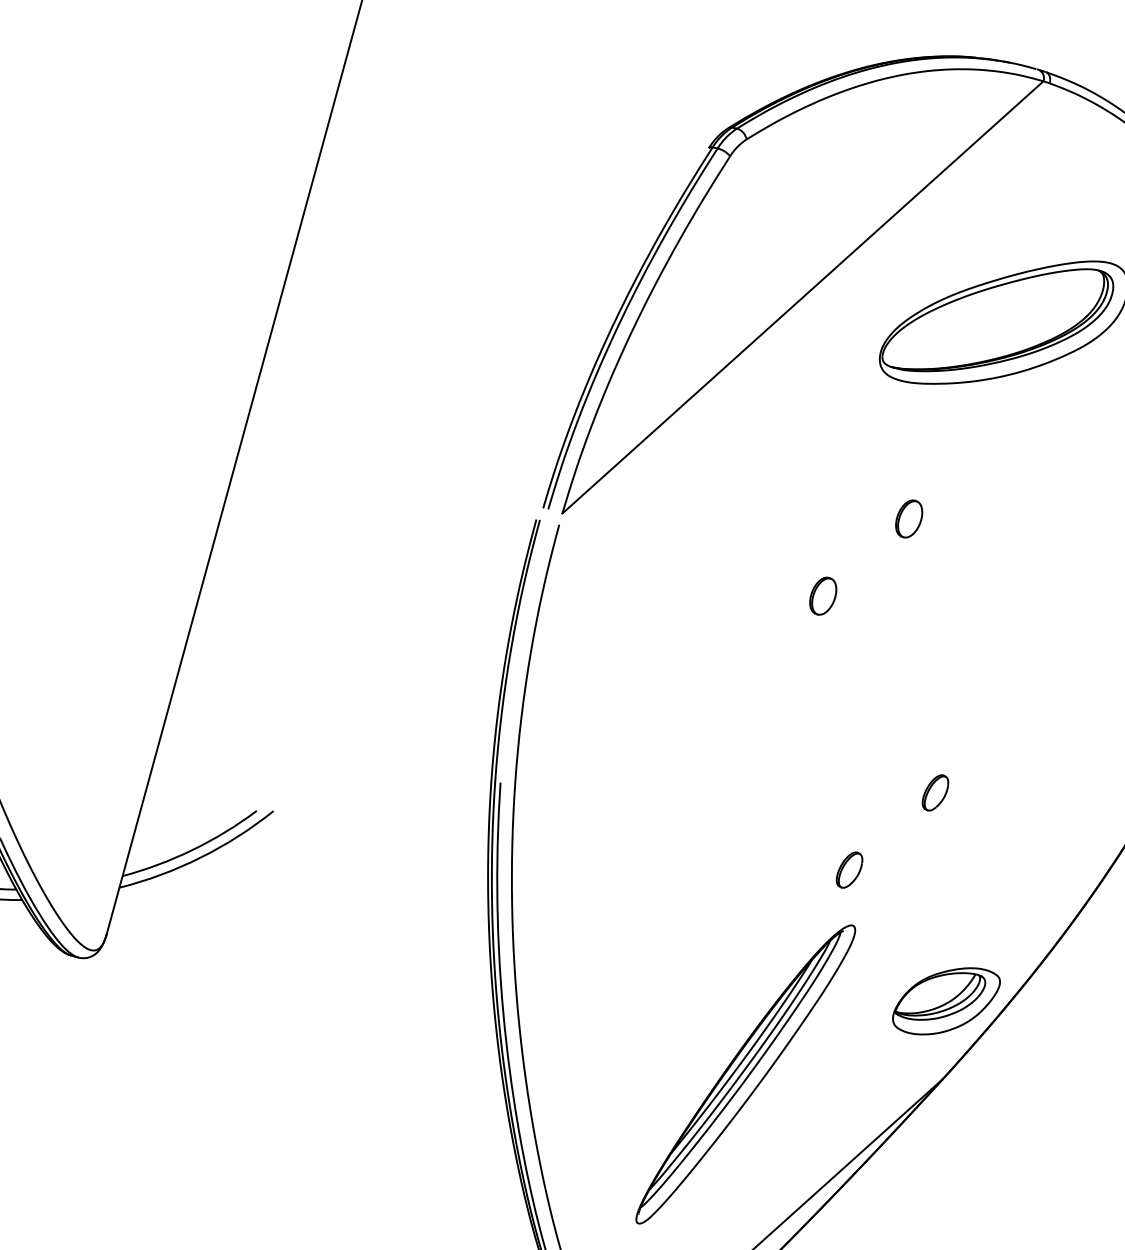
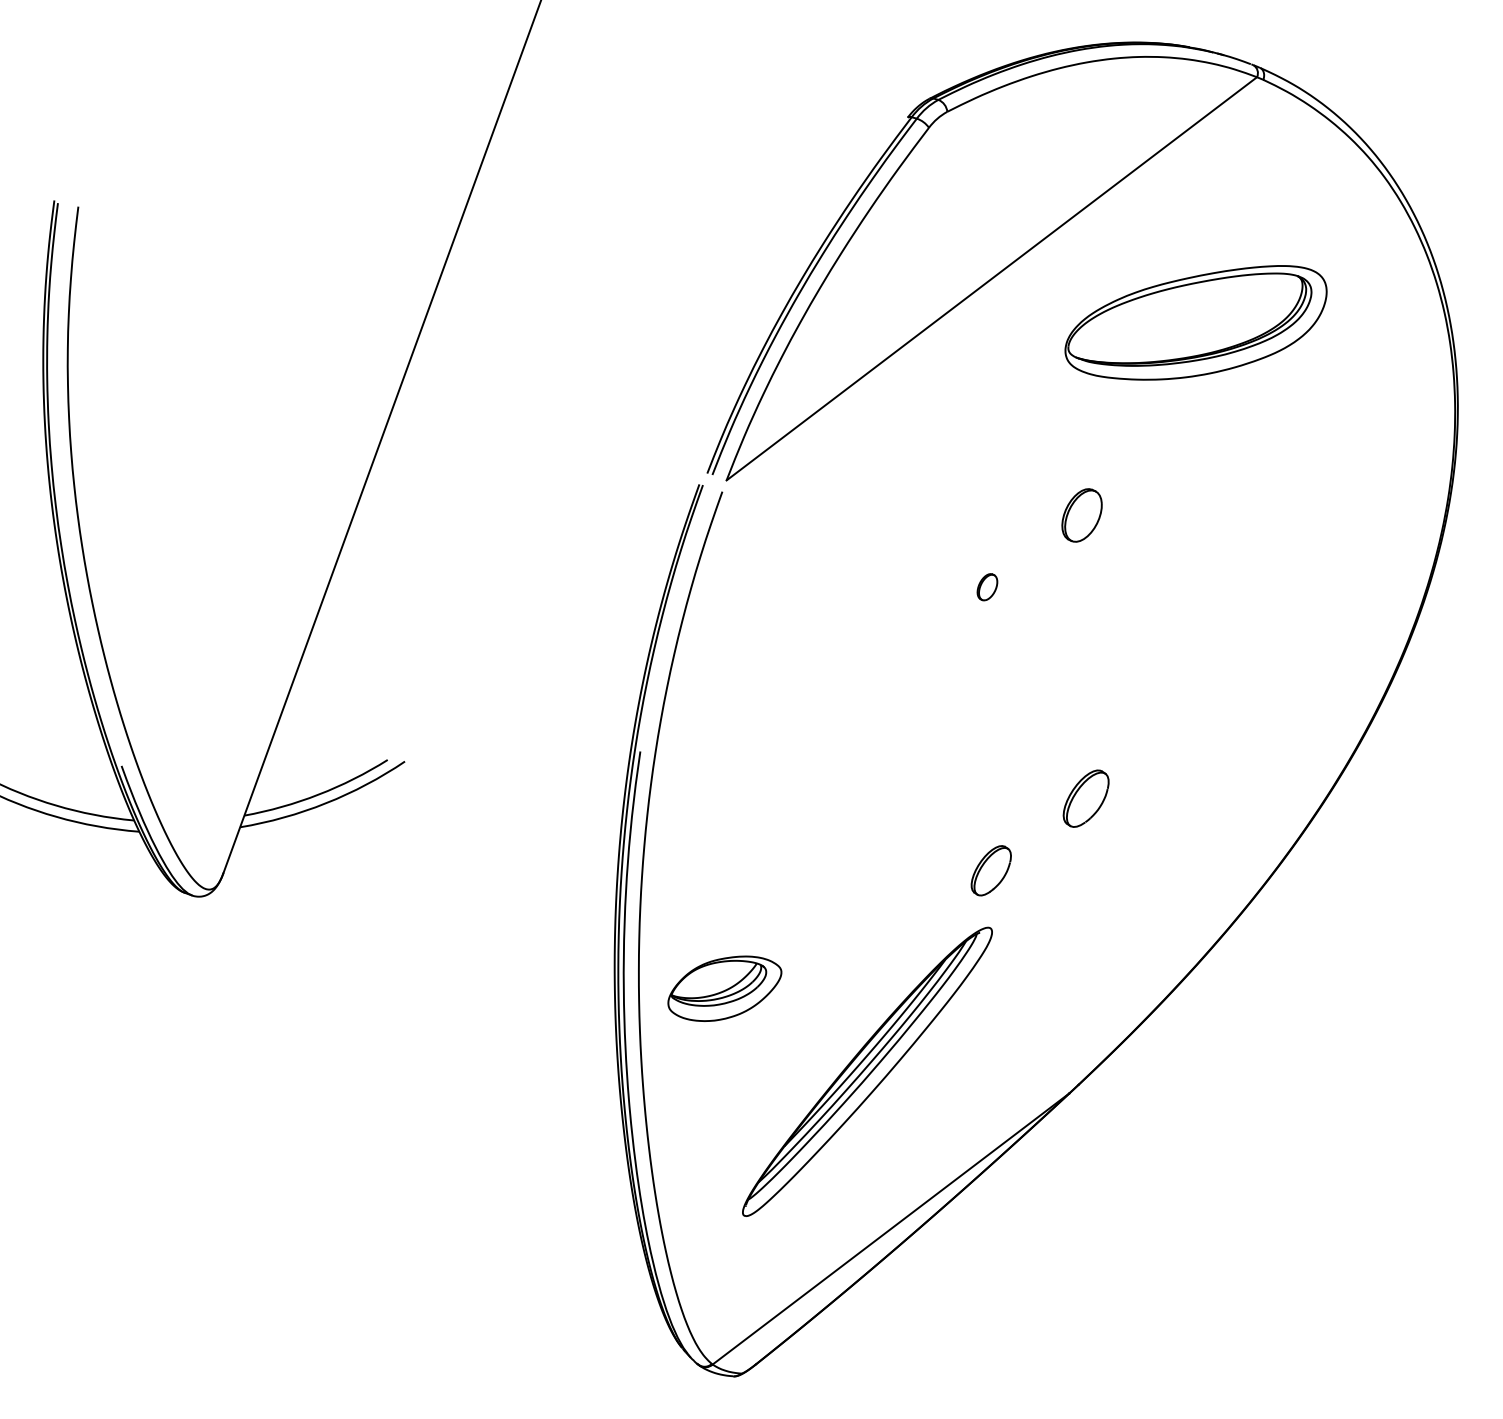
part: (909, 518) -> (1082, 514), size x1.4
part: (823, 595) -> (987, 586), size x0.7
part: (934, 792) -> (1085, 798), size x1.6
part: (849, 869) -> (991, 870), size x1.4
part: (946, 1001) -> (724, 988), moved

